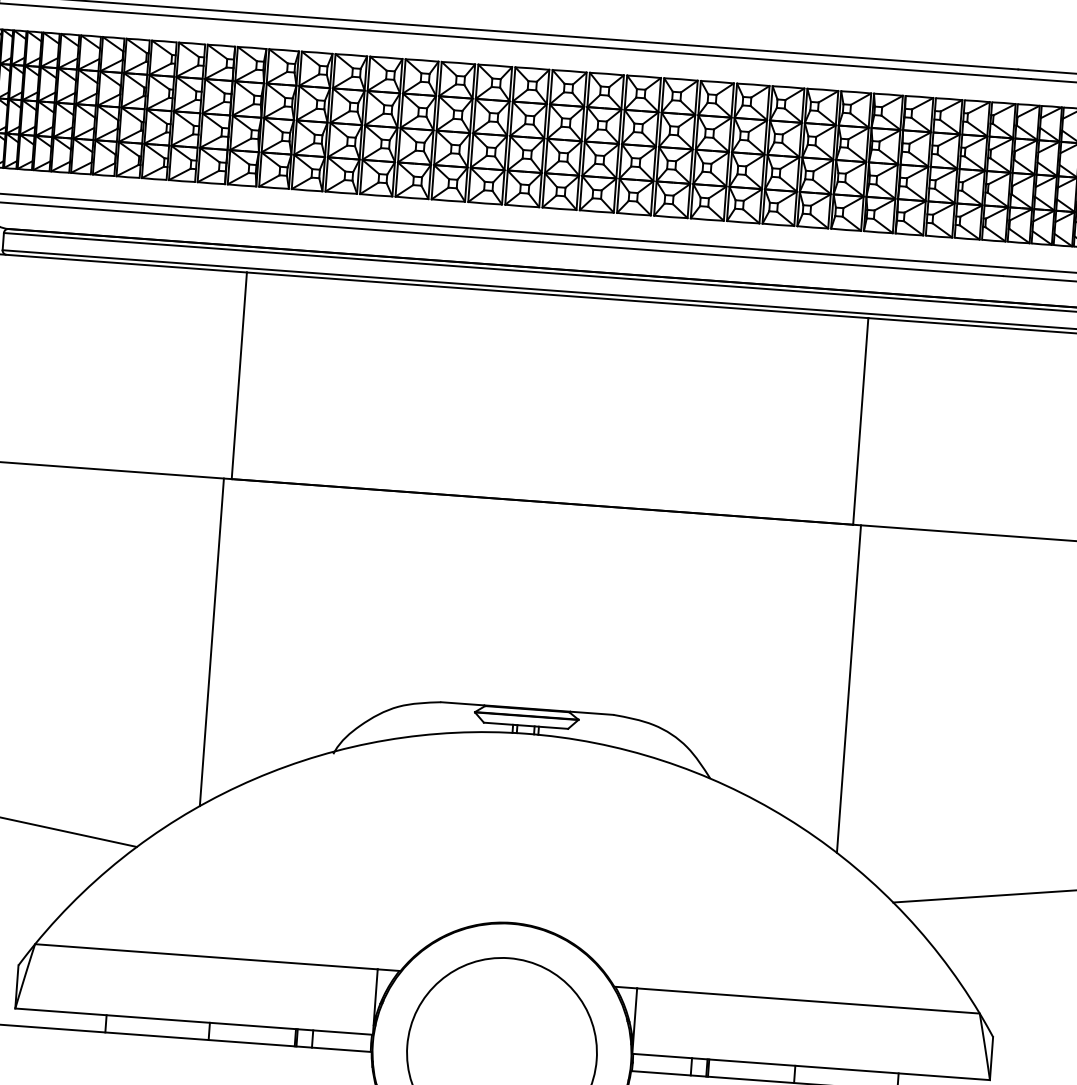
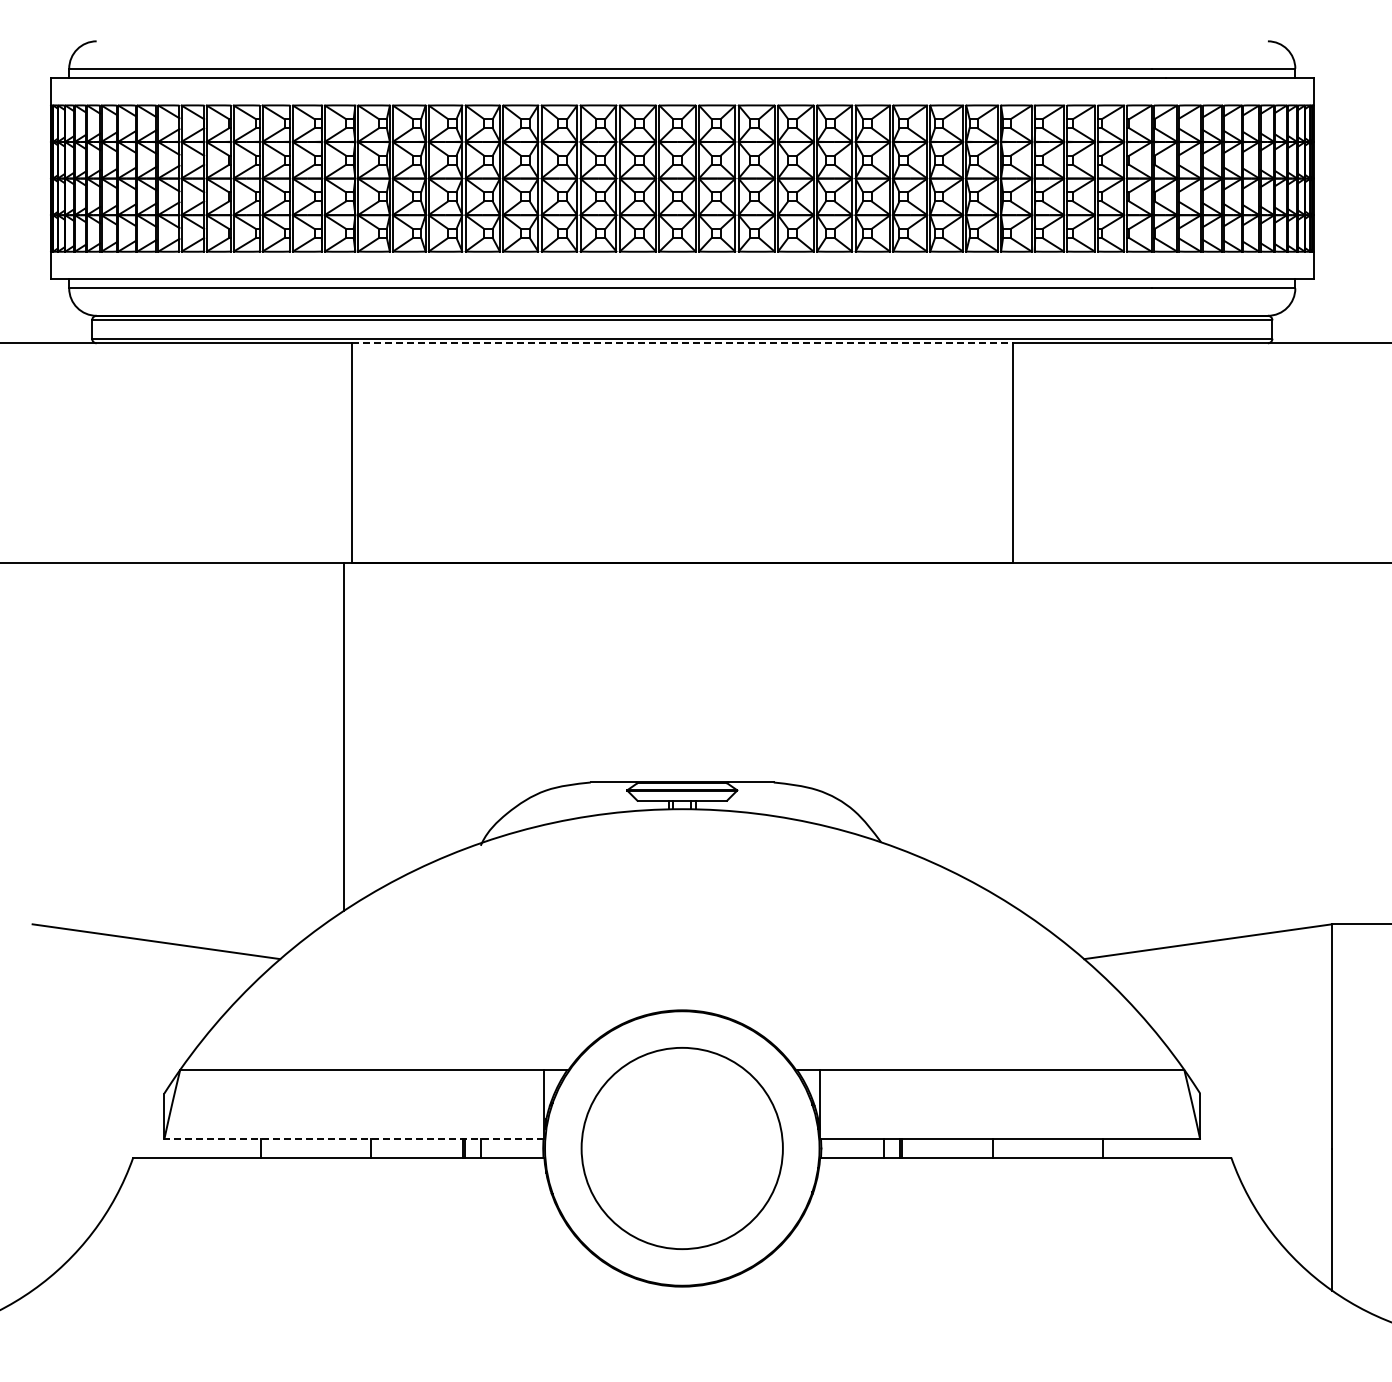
line: (557, 295) -> (682, 343), solid -> dashed
line: (848, 688) -> (1020, 736), removed
line: (193, 1021) -> (353, 1139), solid -> dashed

